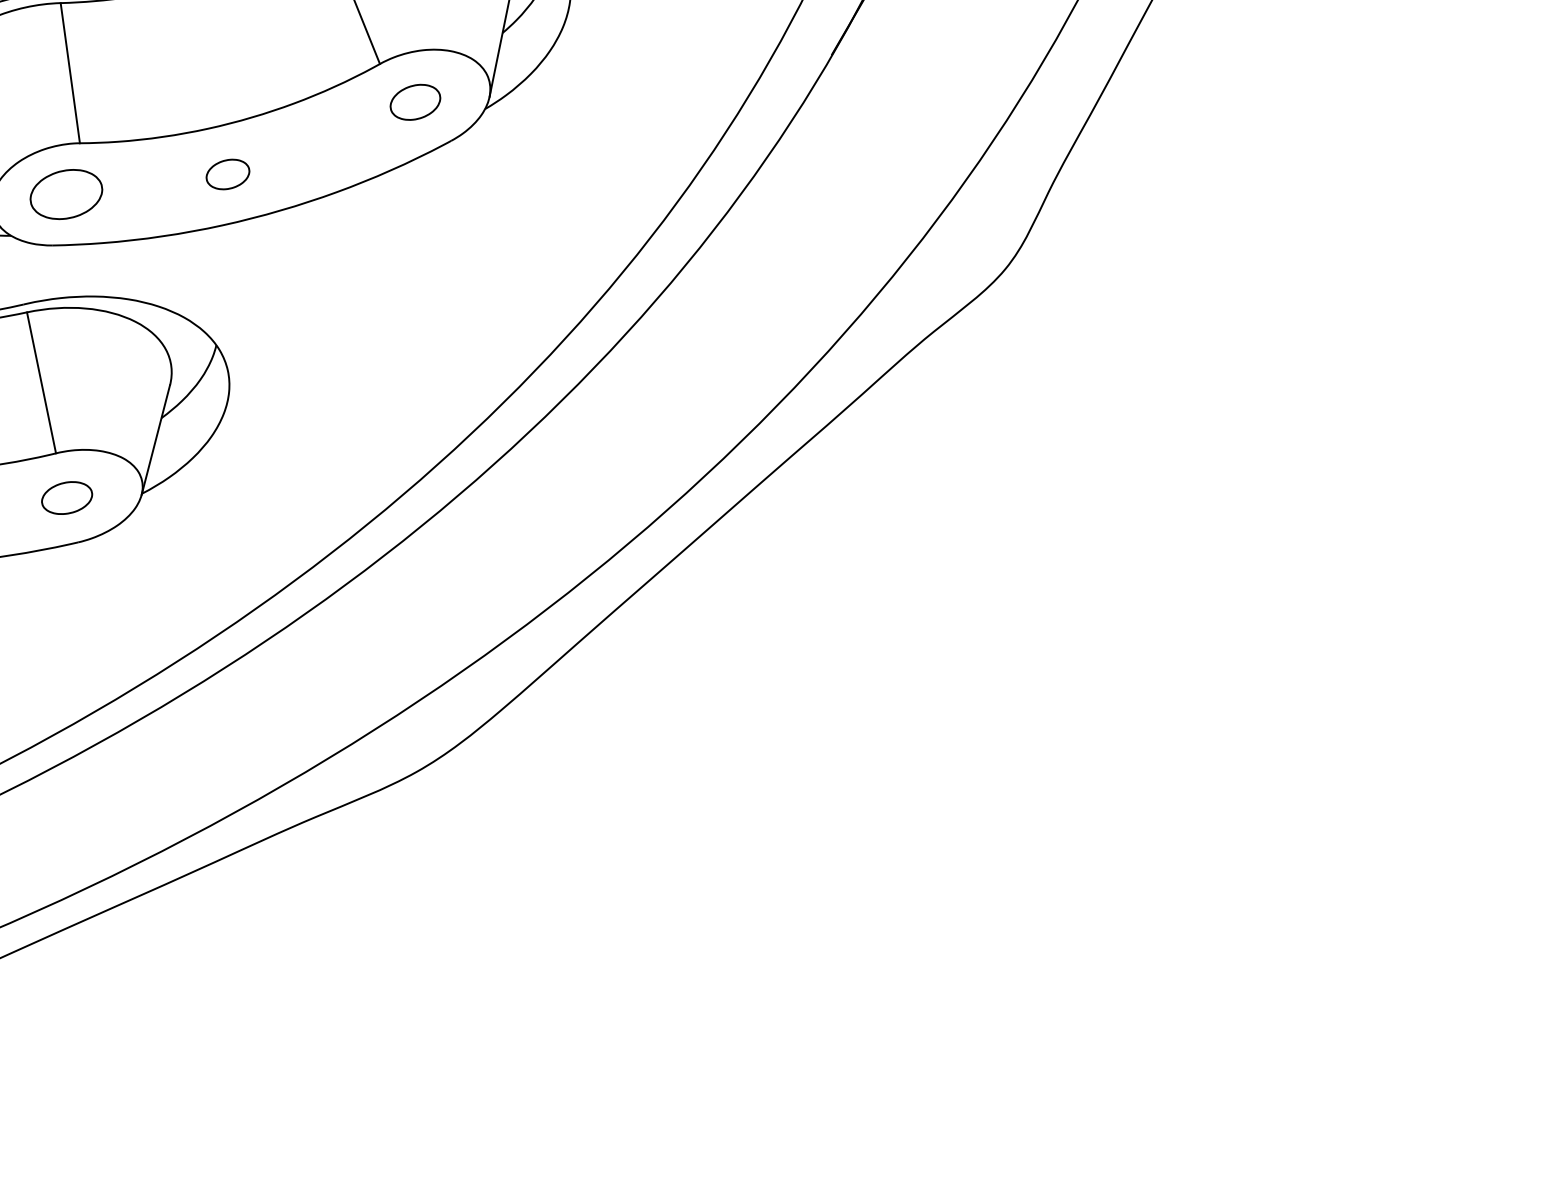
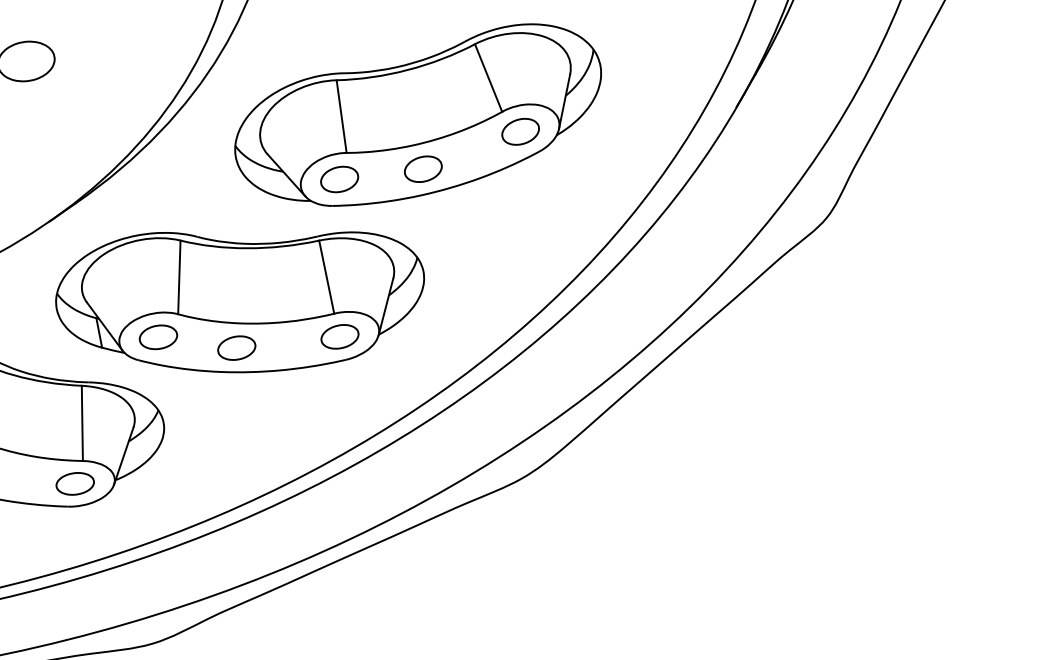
part: (415, 101) -> (520, 131), size x1.43
part: (228, 173) -> (423, 168), size x1.67
part: (66, 497) -> (339, 336), size x1.43

